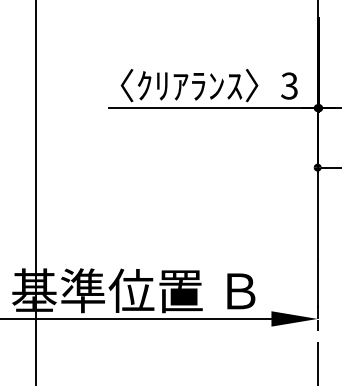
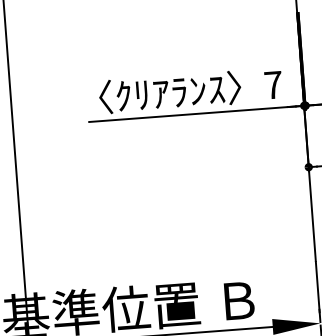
text: (289, 85) -> (273, 84), 3 -> 7

